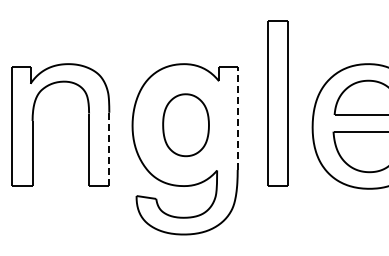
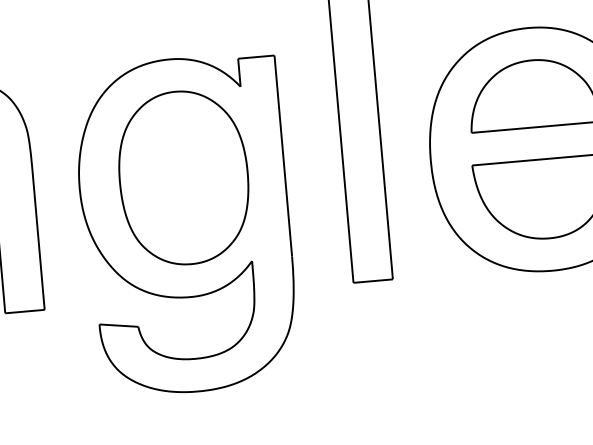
line: (237, 118) -> (282, 156), dashed -> solid
part: (185, 125) -> (182, 178), size x1.43
line: (109, 149) -> (38, 238), dashed -> solid

